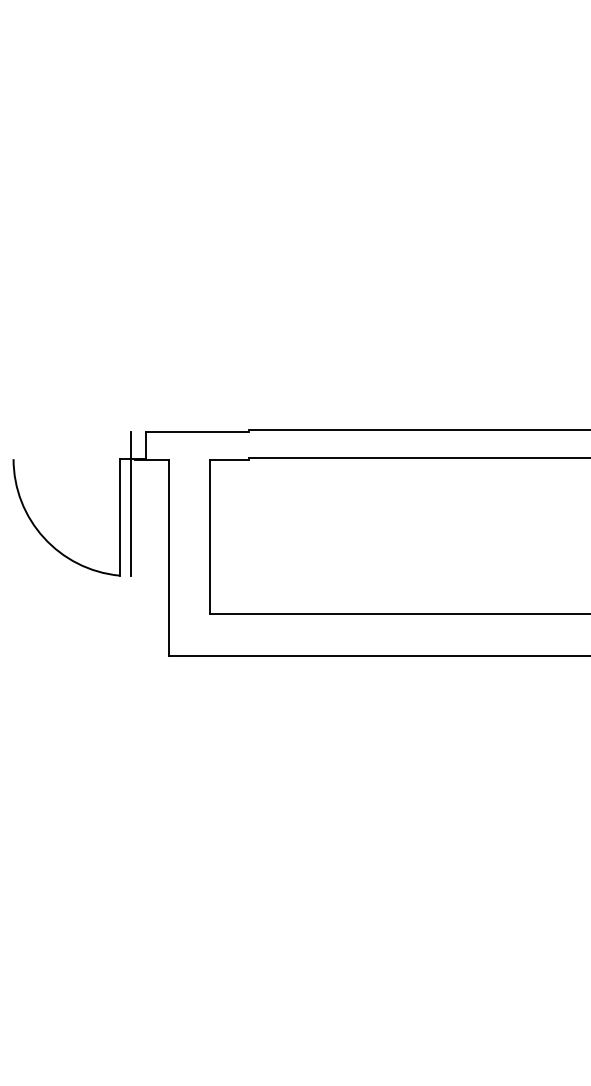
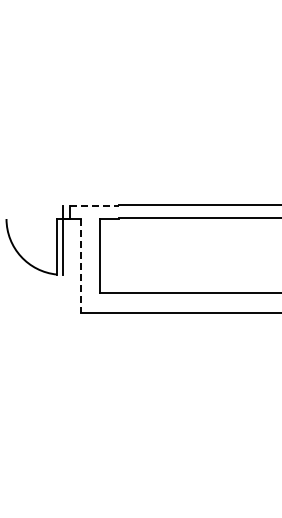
line: (198, 430) -> (94, 205), solid -> dashed
line: (168, 556) -> (80, 265), solid -> dashed

